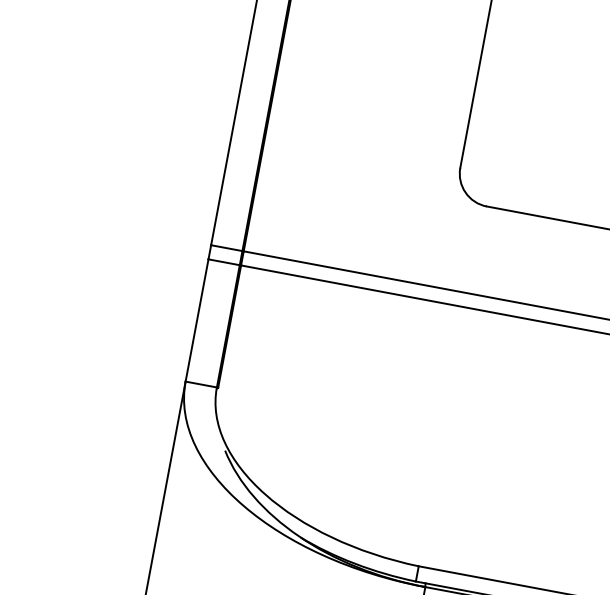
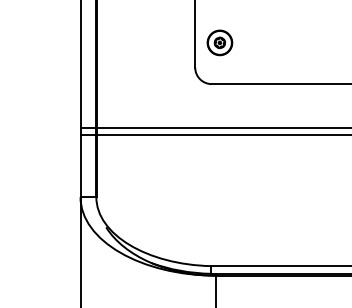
part: (517, 127) -> (219, 42), added

